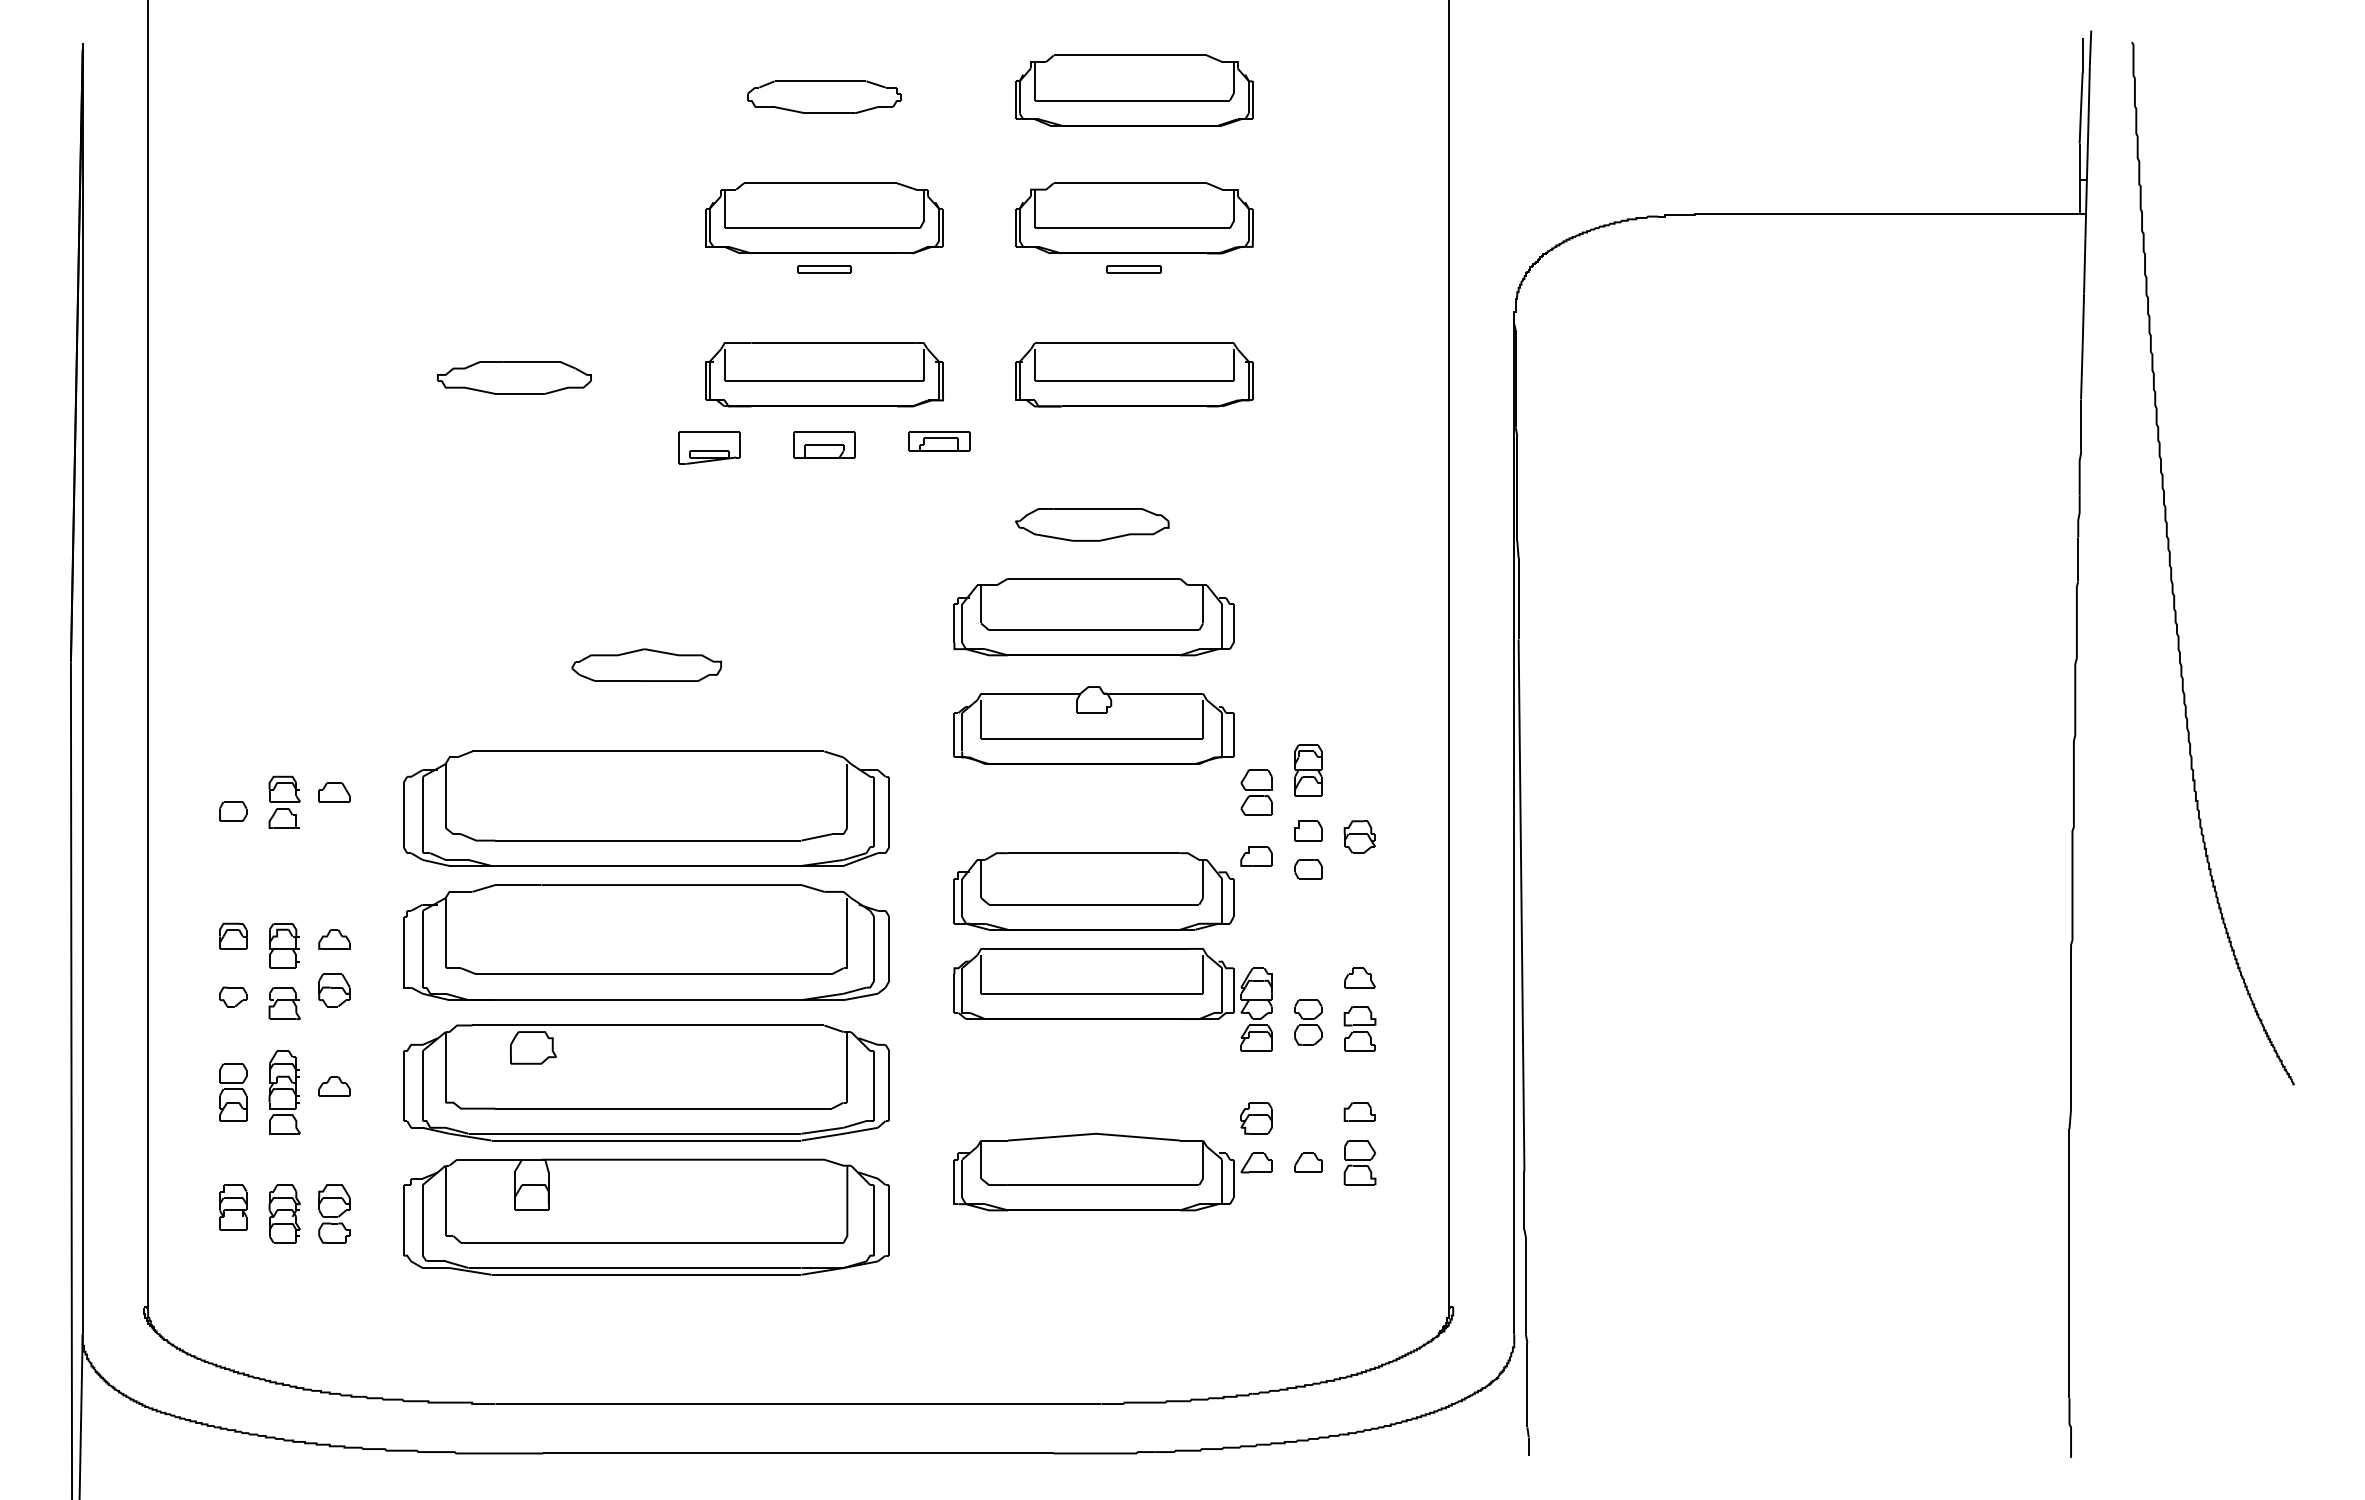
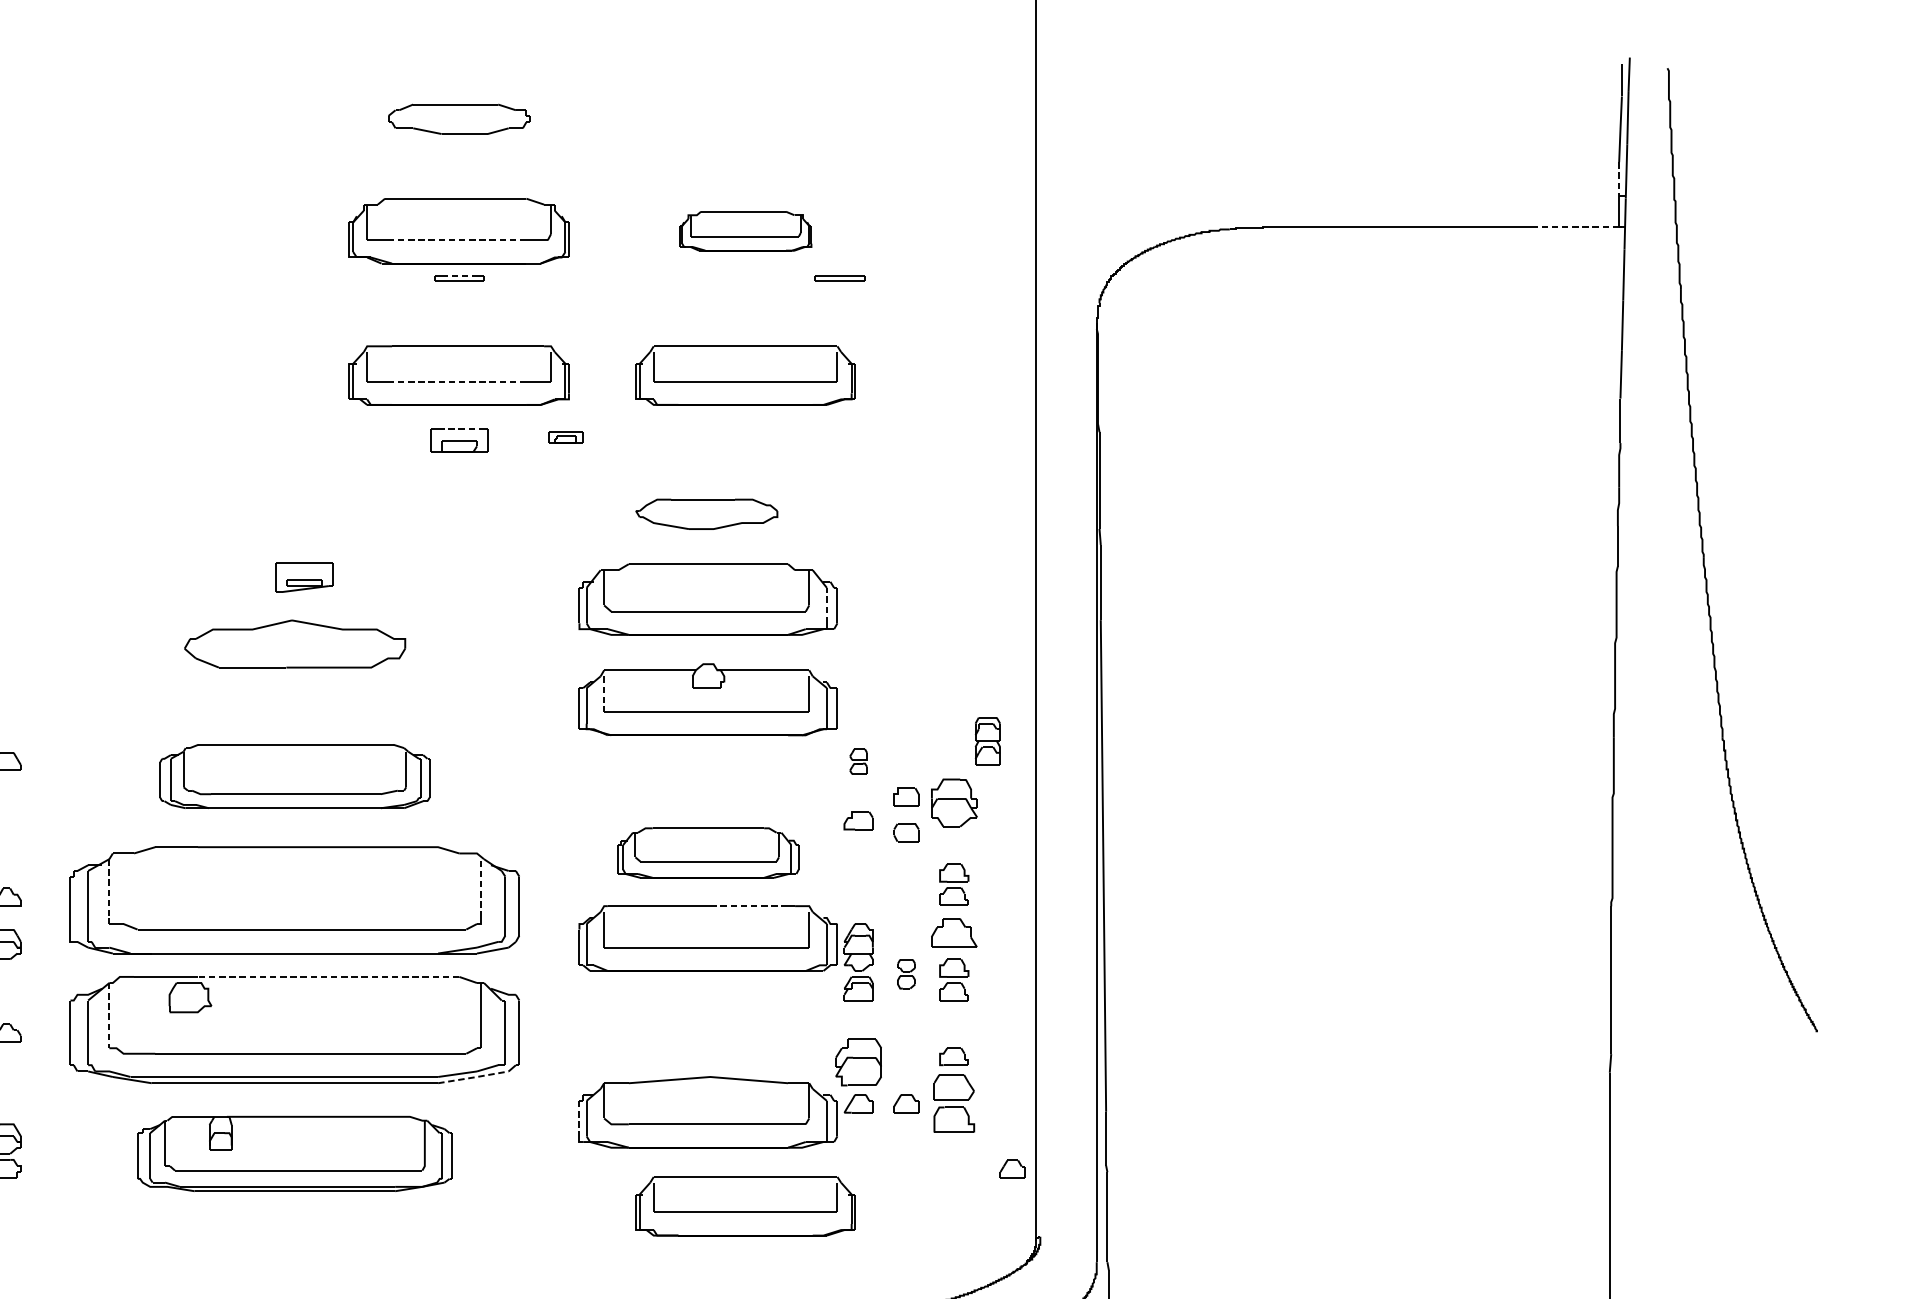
part: (1134, 90) -> (745, 112), removed
line: (2079, 162) -> (1619, 179), solid -> dashed
line: (2032, 213) -> (1575, 226), solid -> dashed
part: (1134, 218) -> (745, 231), size x0.6
line: (824, 228) -> (459, 240), solid -> dashed
line: (824, 266) -> (459, 275), solid -> dashed
part: (1133, 269) -> (839, 278), moved
part: (514, 377) -> (172, 378), removed
line: (824, 381) -> (459, 381), solid -> dashed
line: (824, 432) -> (459, 428), solid -> dashed
part: (939, 441) -> (565, 437), size x0.6
part: (709, 447) -> (304, 576), moved
line: (1222, 623) -> (827, 605), solid -> dashed
part: (646, 664) -> (294, 643), size x1.6
line: (981, 716) -> (604, 691), solid -> dashed
part: (1308, 770) -> (987, 741), moved
part: (1256, 792) -> (858, 761), size x0.6
part: (646, 808) -> (294, 776), size x0.6
part: (1359, 836) -> (953, 802), size x1.6
part: (1093, 891) -> (707, 853), size x0.7
part: (1359, 925) -> (953, 884), added
line: (445, 929) -> (109, 888), solid -> dashed
line: (847, 929) -> (480, 888), solid -> dashed
line: (1138, 948) -> (749, 905), solid -> dashed
part: (1359, 977) -> (953, 932), size x1.6
part: (1308, 1022) -> (906, 974), size x0.7
line: (682, 1025) -> (328, 976), solid -> dashed
line: (445, 1067) -> (109, 1015), solid -> dashed
part: (1256, 1118) -> (858, 1062), size x1.6
line: (840, 1134) -> (474, 1077), solid -> dashed
part: (1359, 1162) -> (953, 1103), size x1.4
line: (954, 1179) -> (579, 1119), solid -> dashed
part: (646, 1216) -> (294, 1153), size x0.7
part: (1423, 1233) -> (1012, 1169), added
part: (1134, 1273) -> (745, 1206), added

